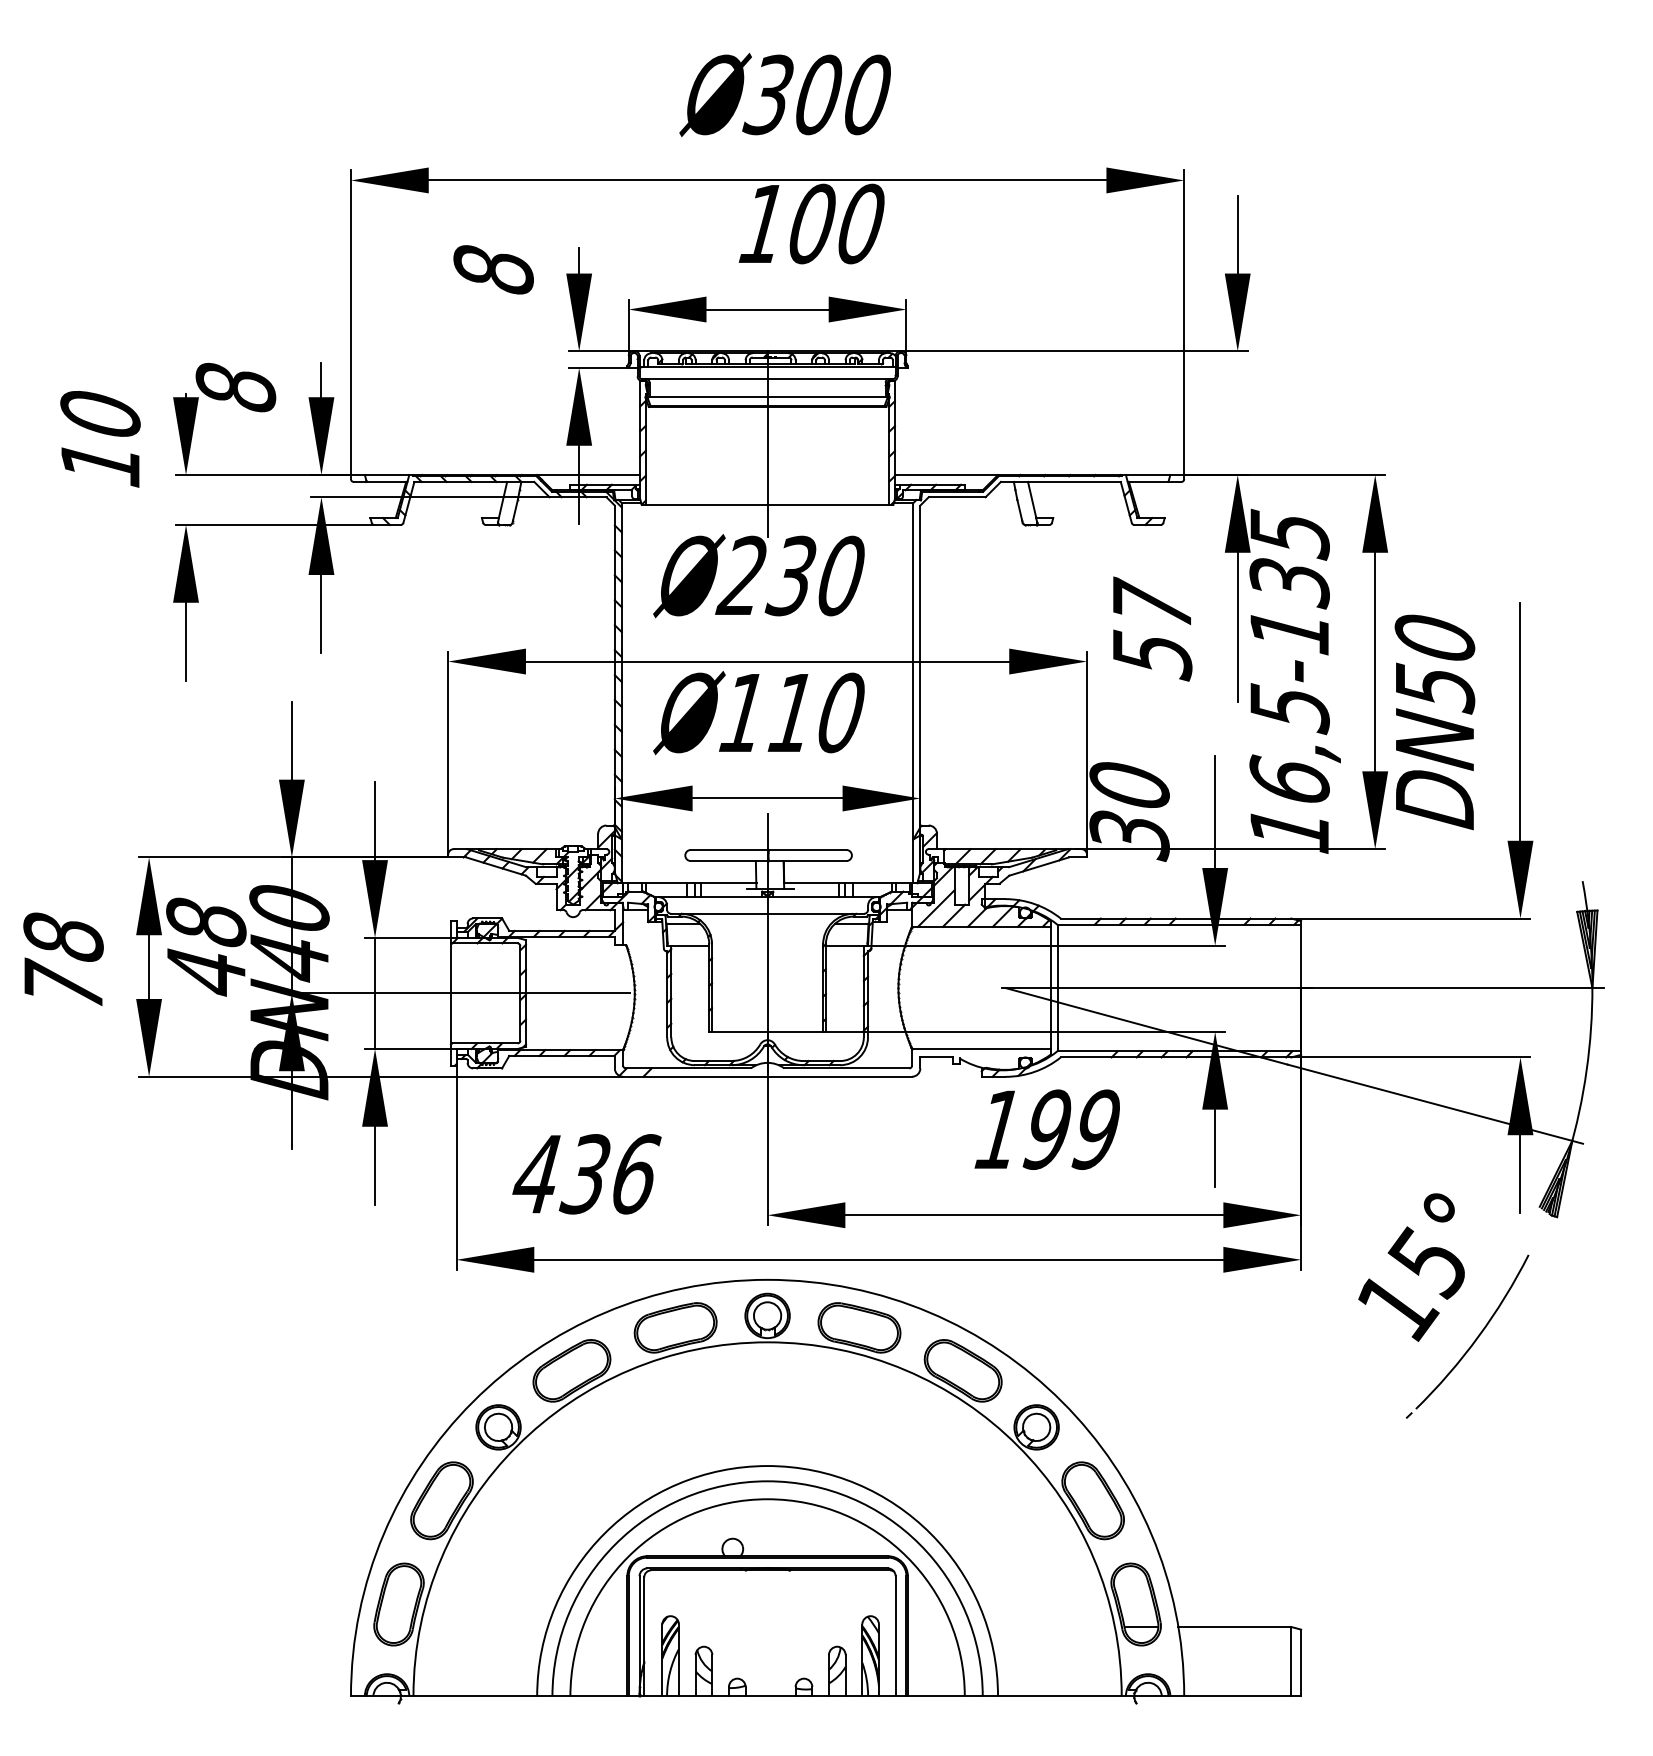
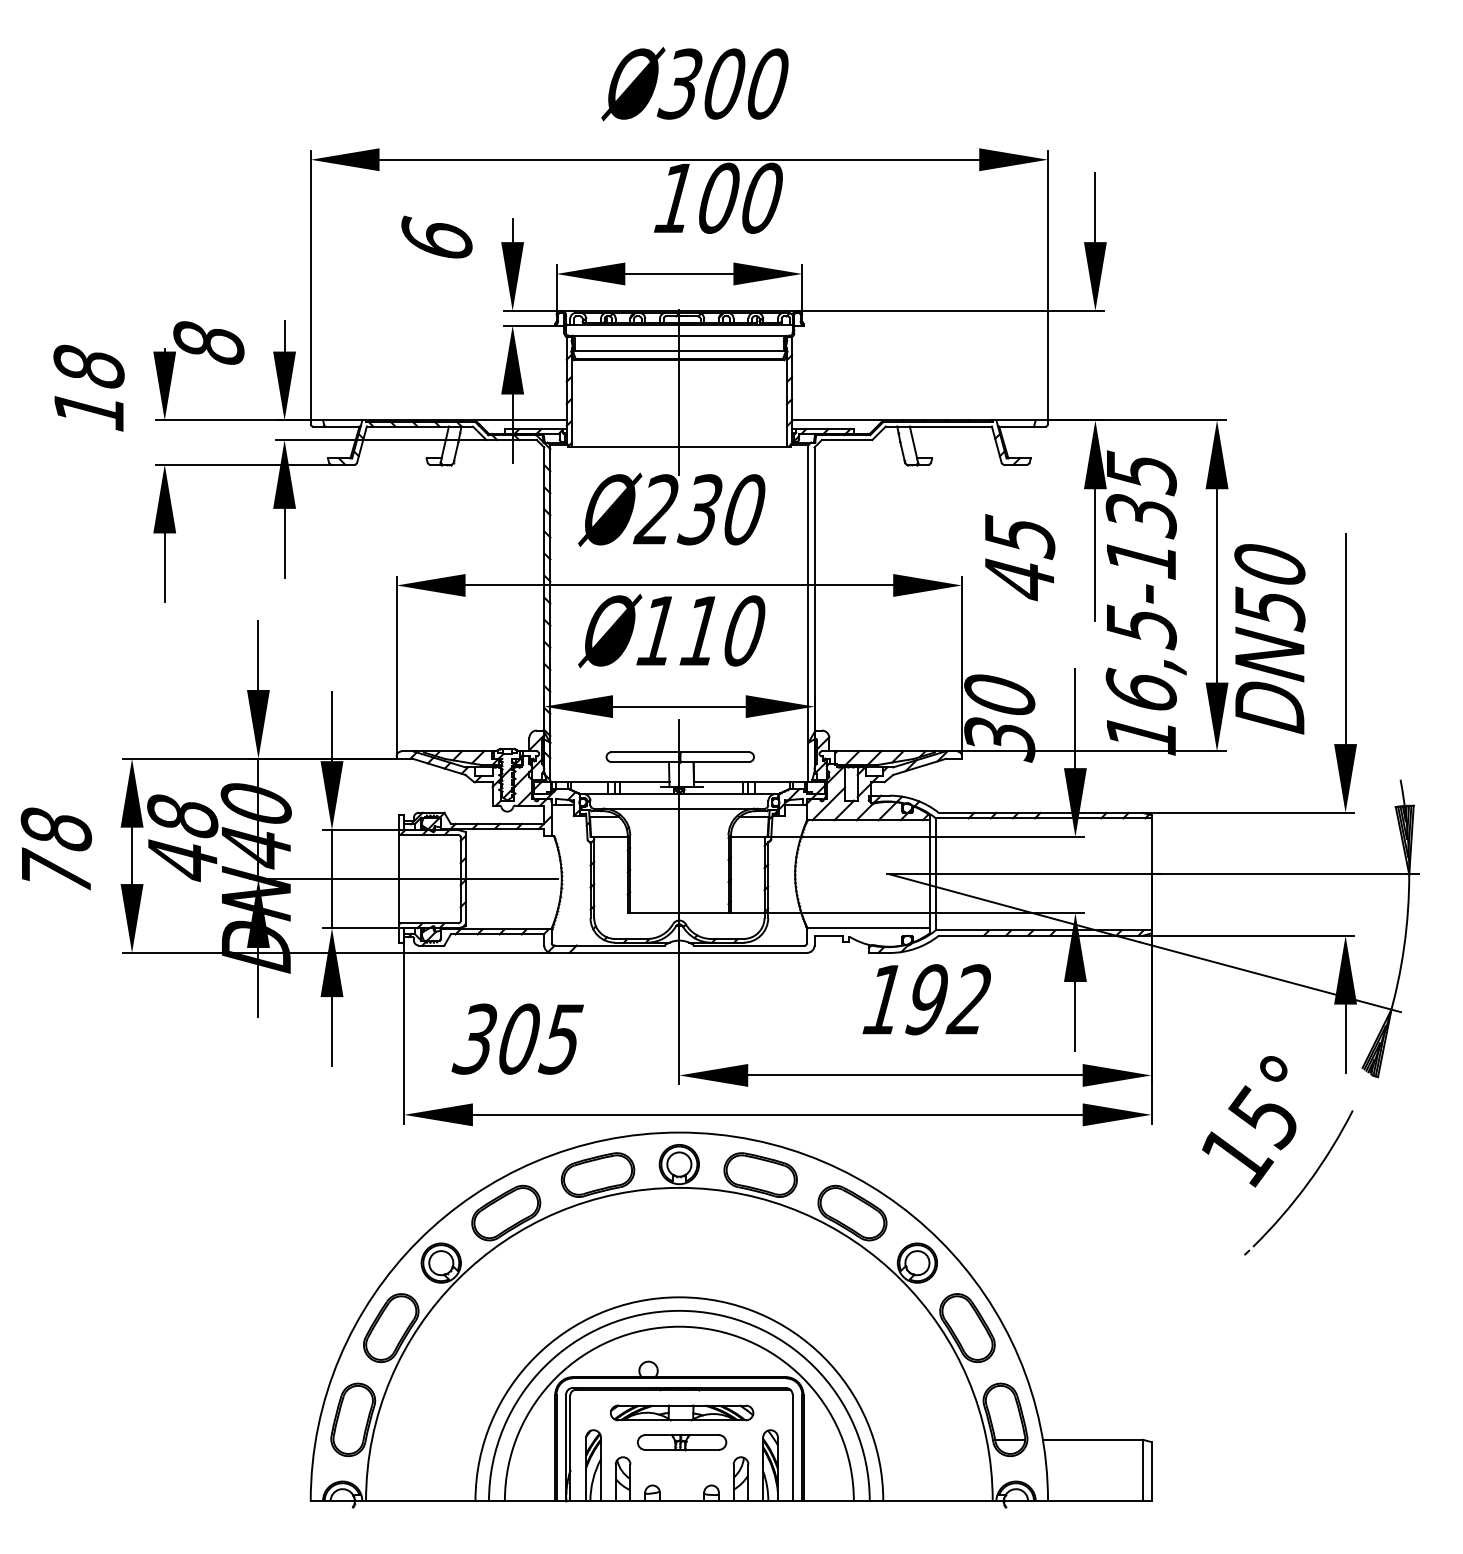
text: (493, 268) -> (436, 237), 8 -> 6
text: (99, 414) -> (88, 366), 10 -> 18
text: (1153, 628) -> (1020, 556), 57 -> 45
text: (1094, 1129) -> (968, 999), 199 -> 192
text: (585, 1173) -> (518, 1038), 436 -> 305
part: (771, 1596) -> (682, 1412), added
part: (771, 1630) -> (682, 1442), added

